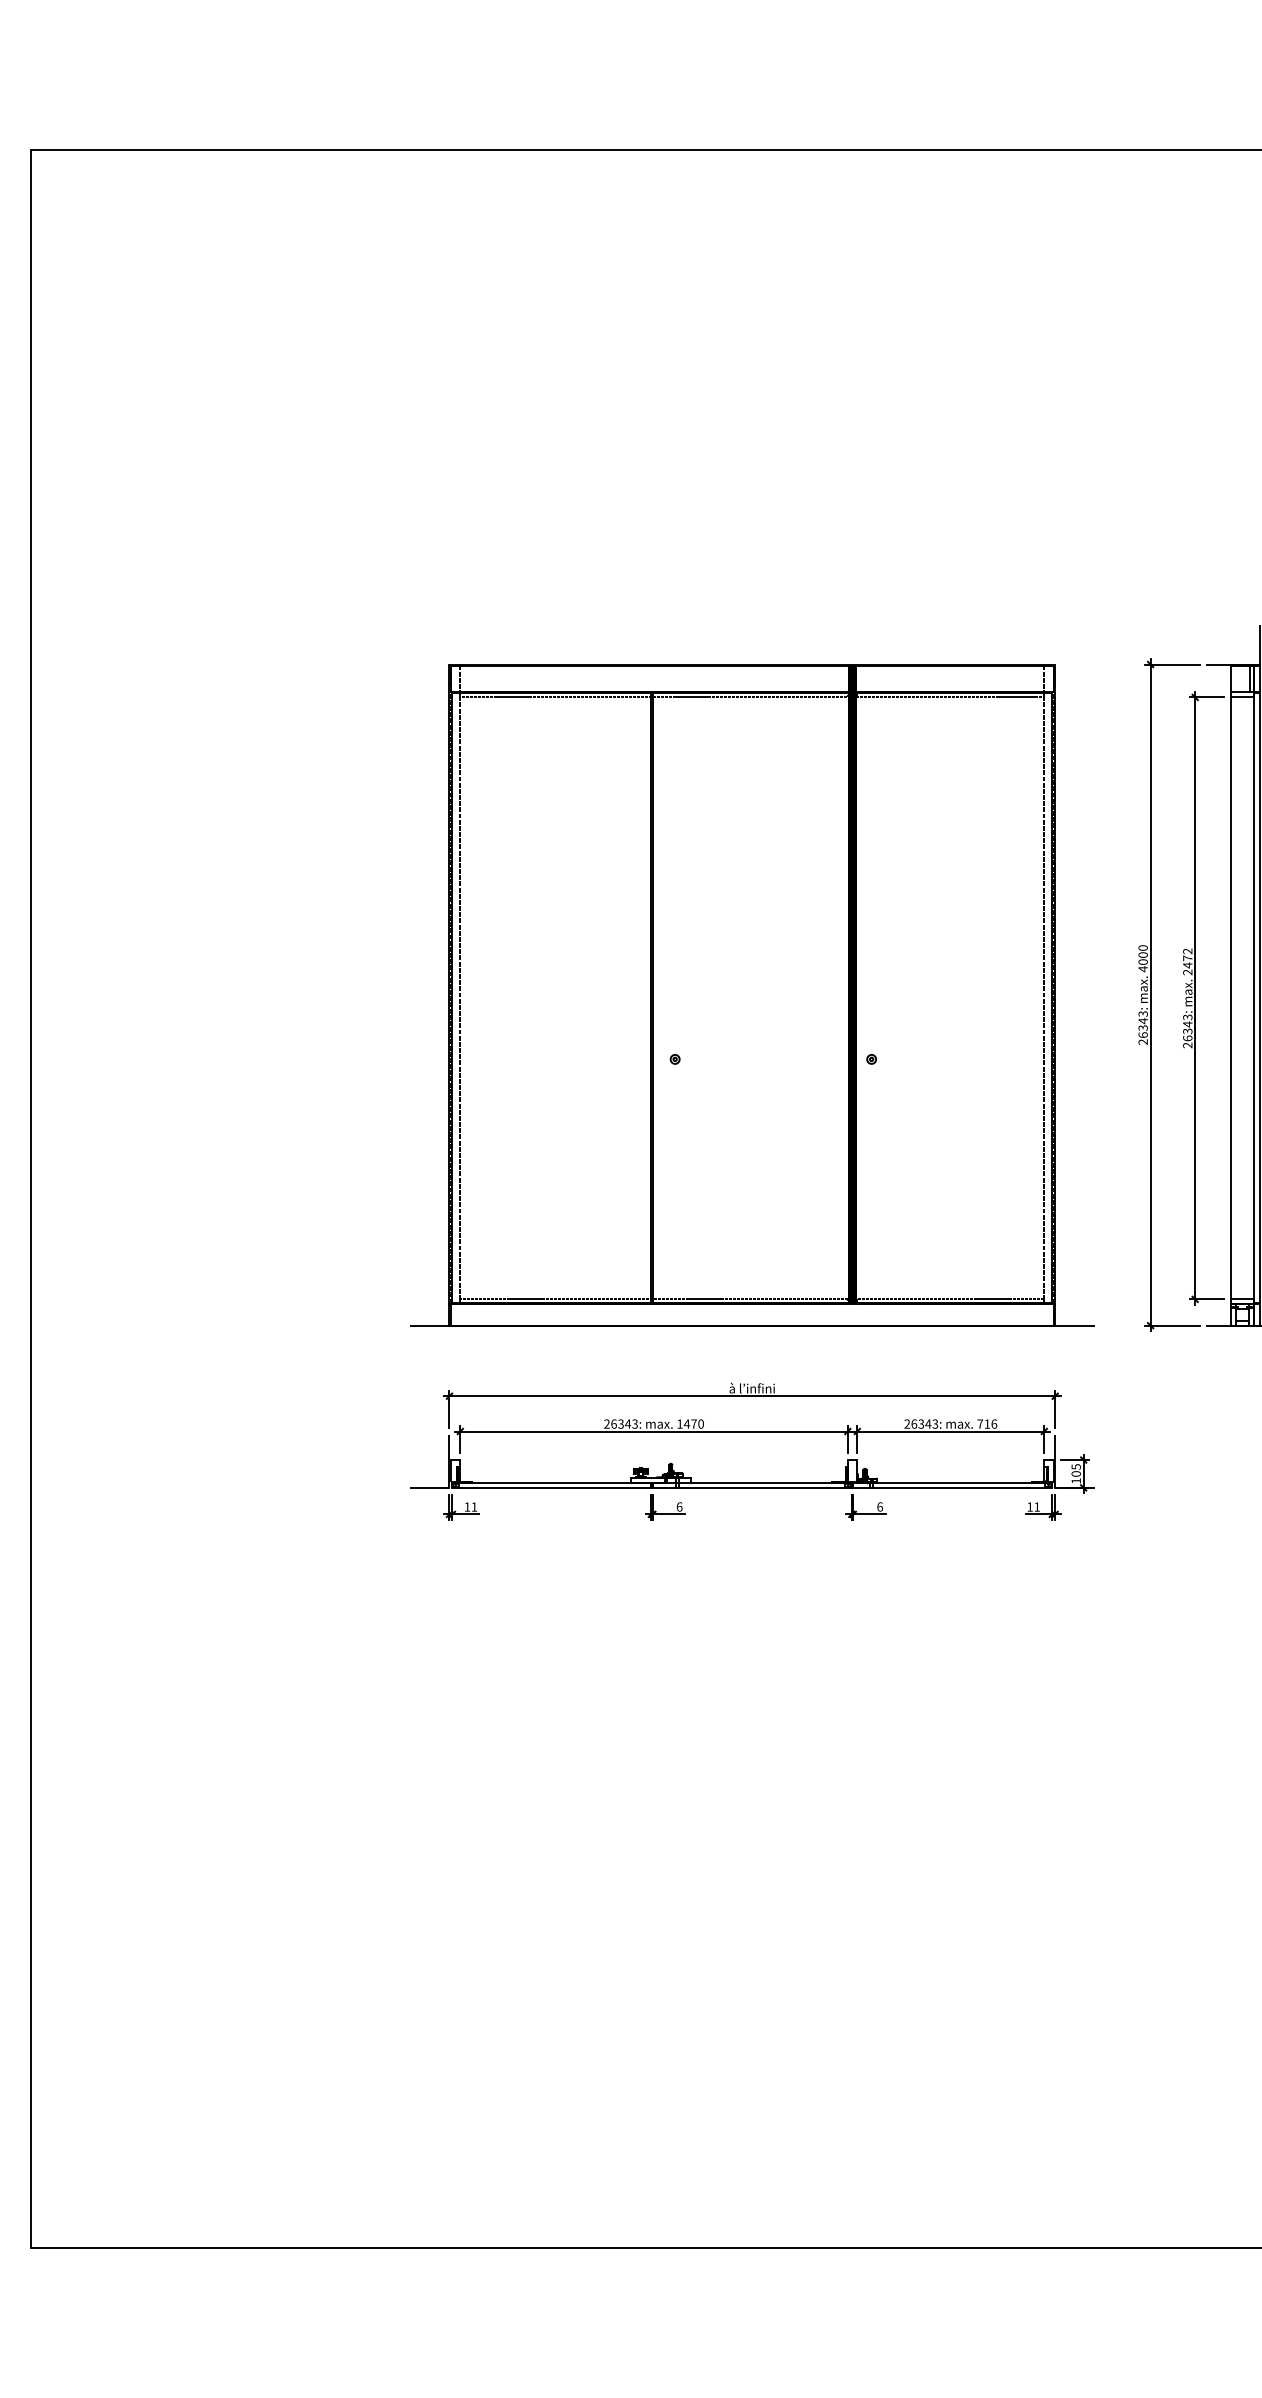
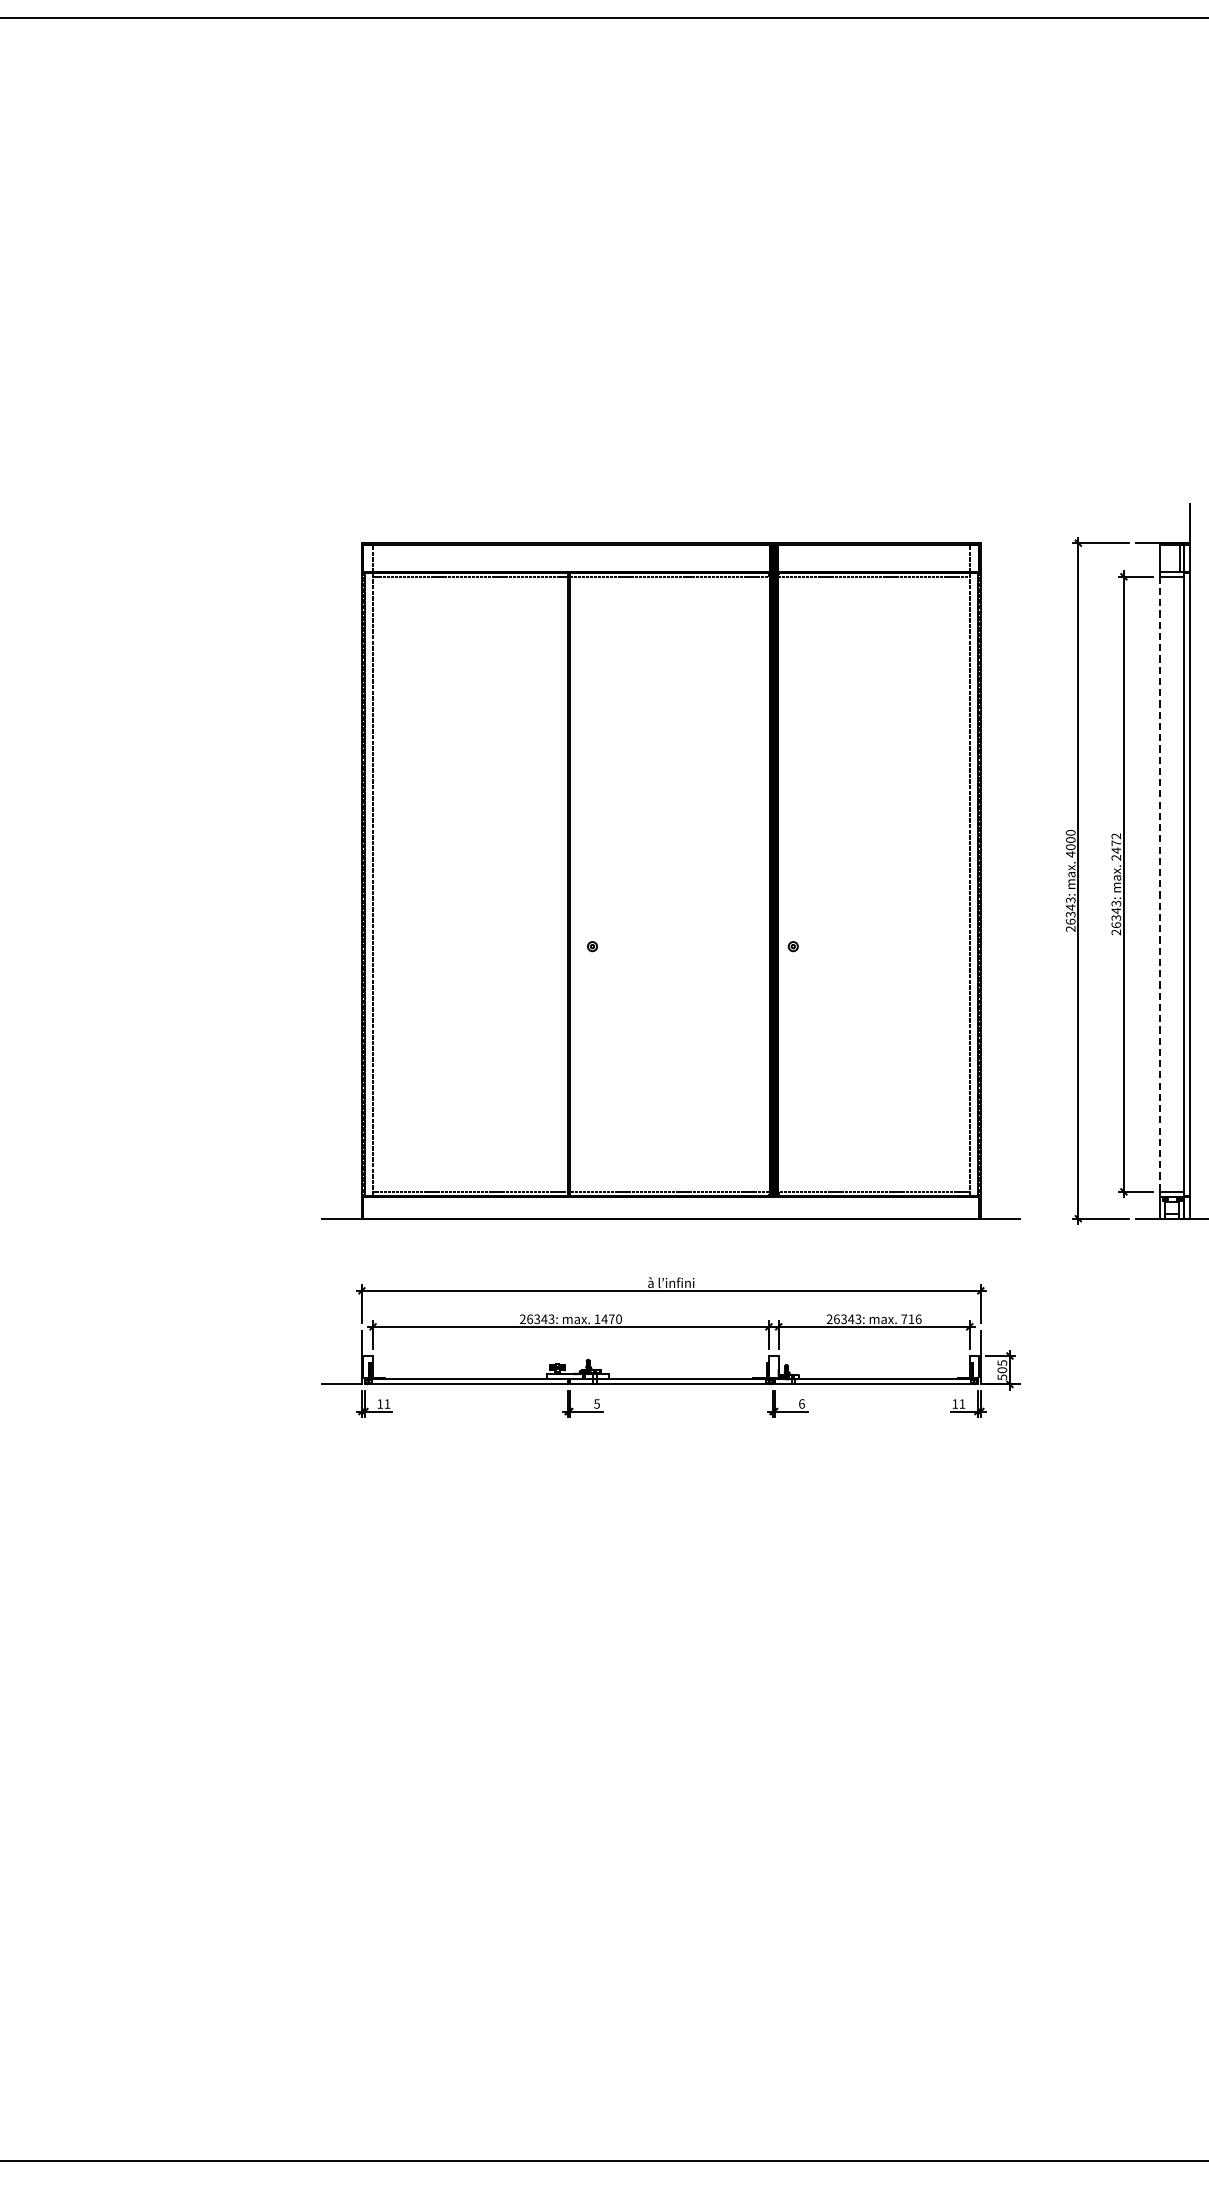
line: (1230, 998) -> (1159, 884), solid -> dashed
text: (1075, 1480) -> (1001, 1376), 105 -> 505
text: (679, 1506) -> (596, 1403), 6 -> 5

